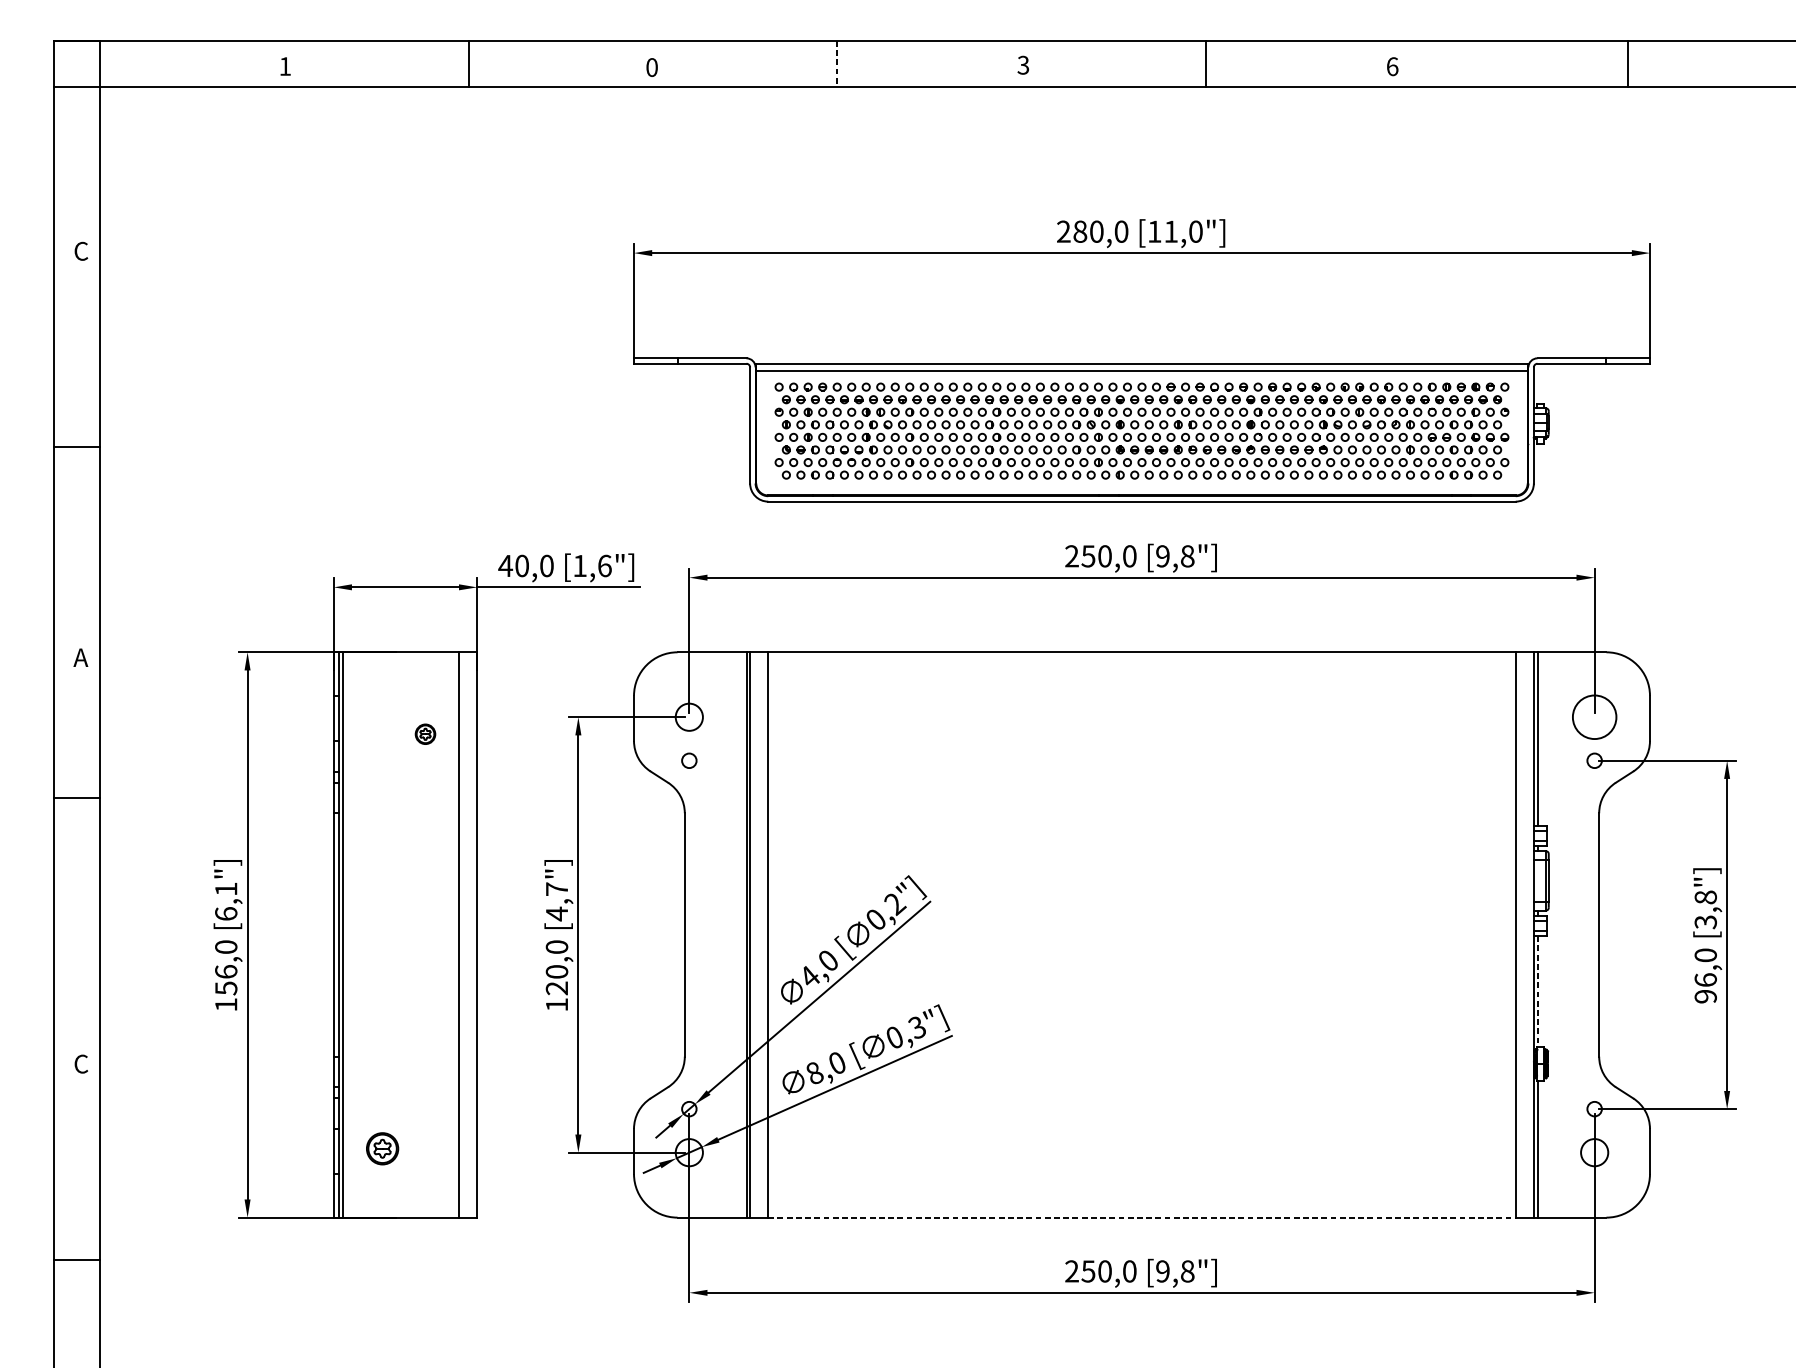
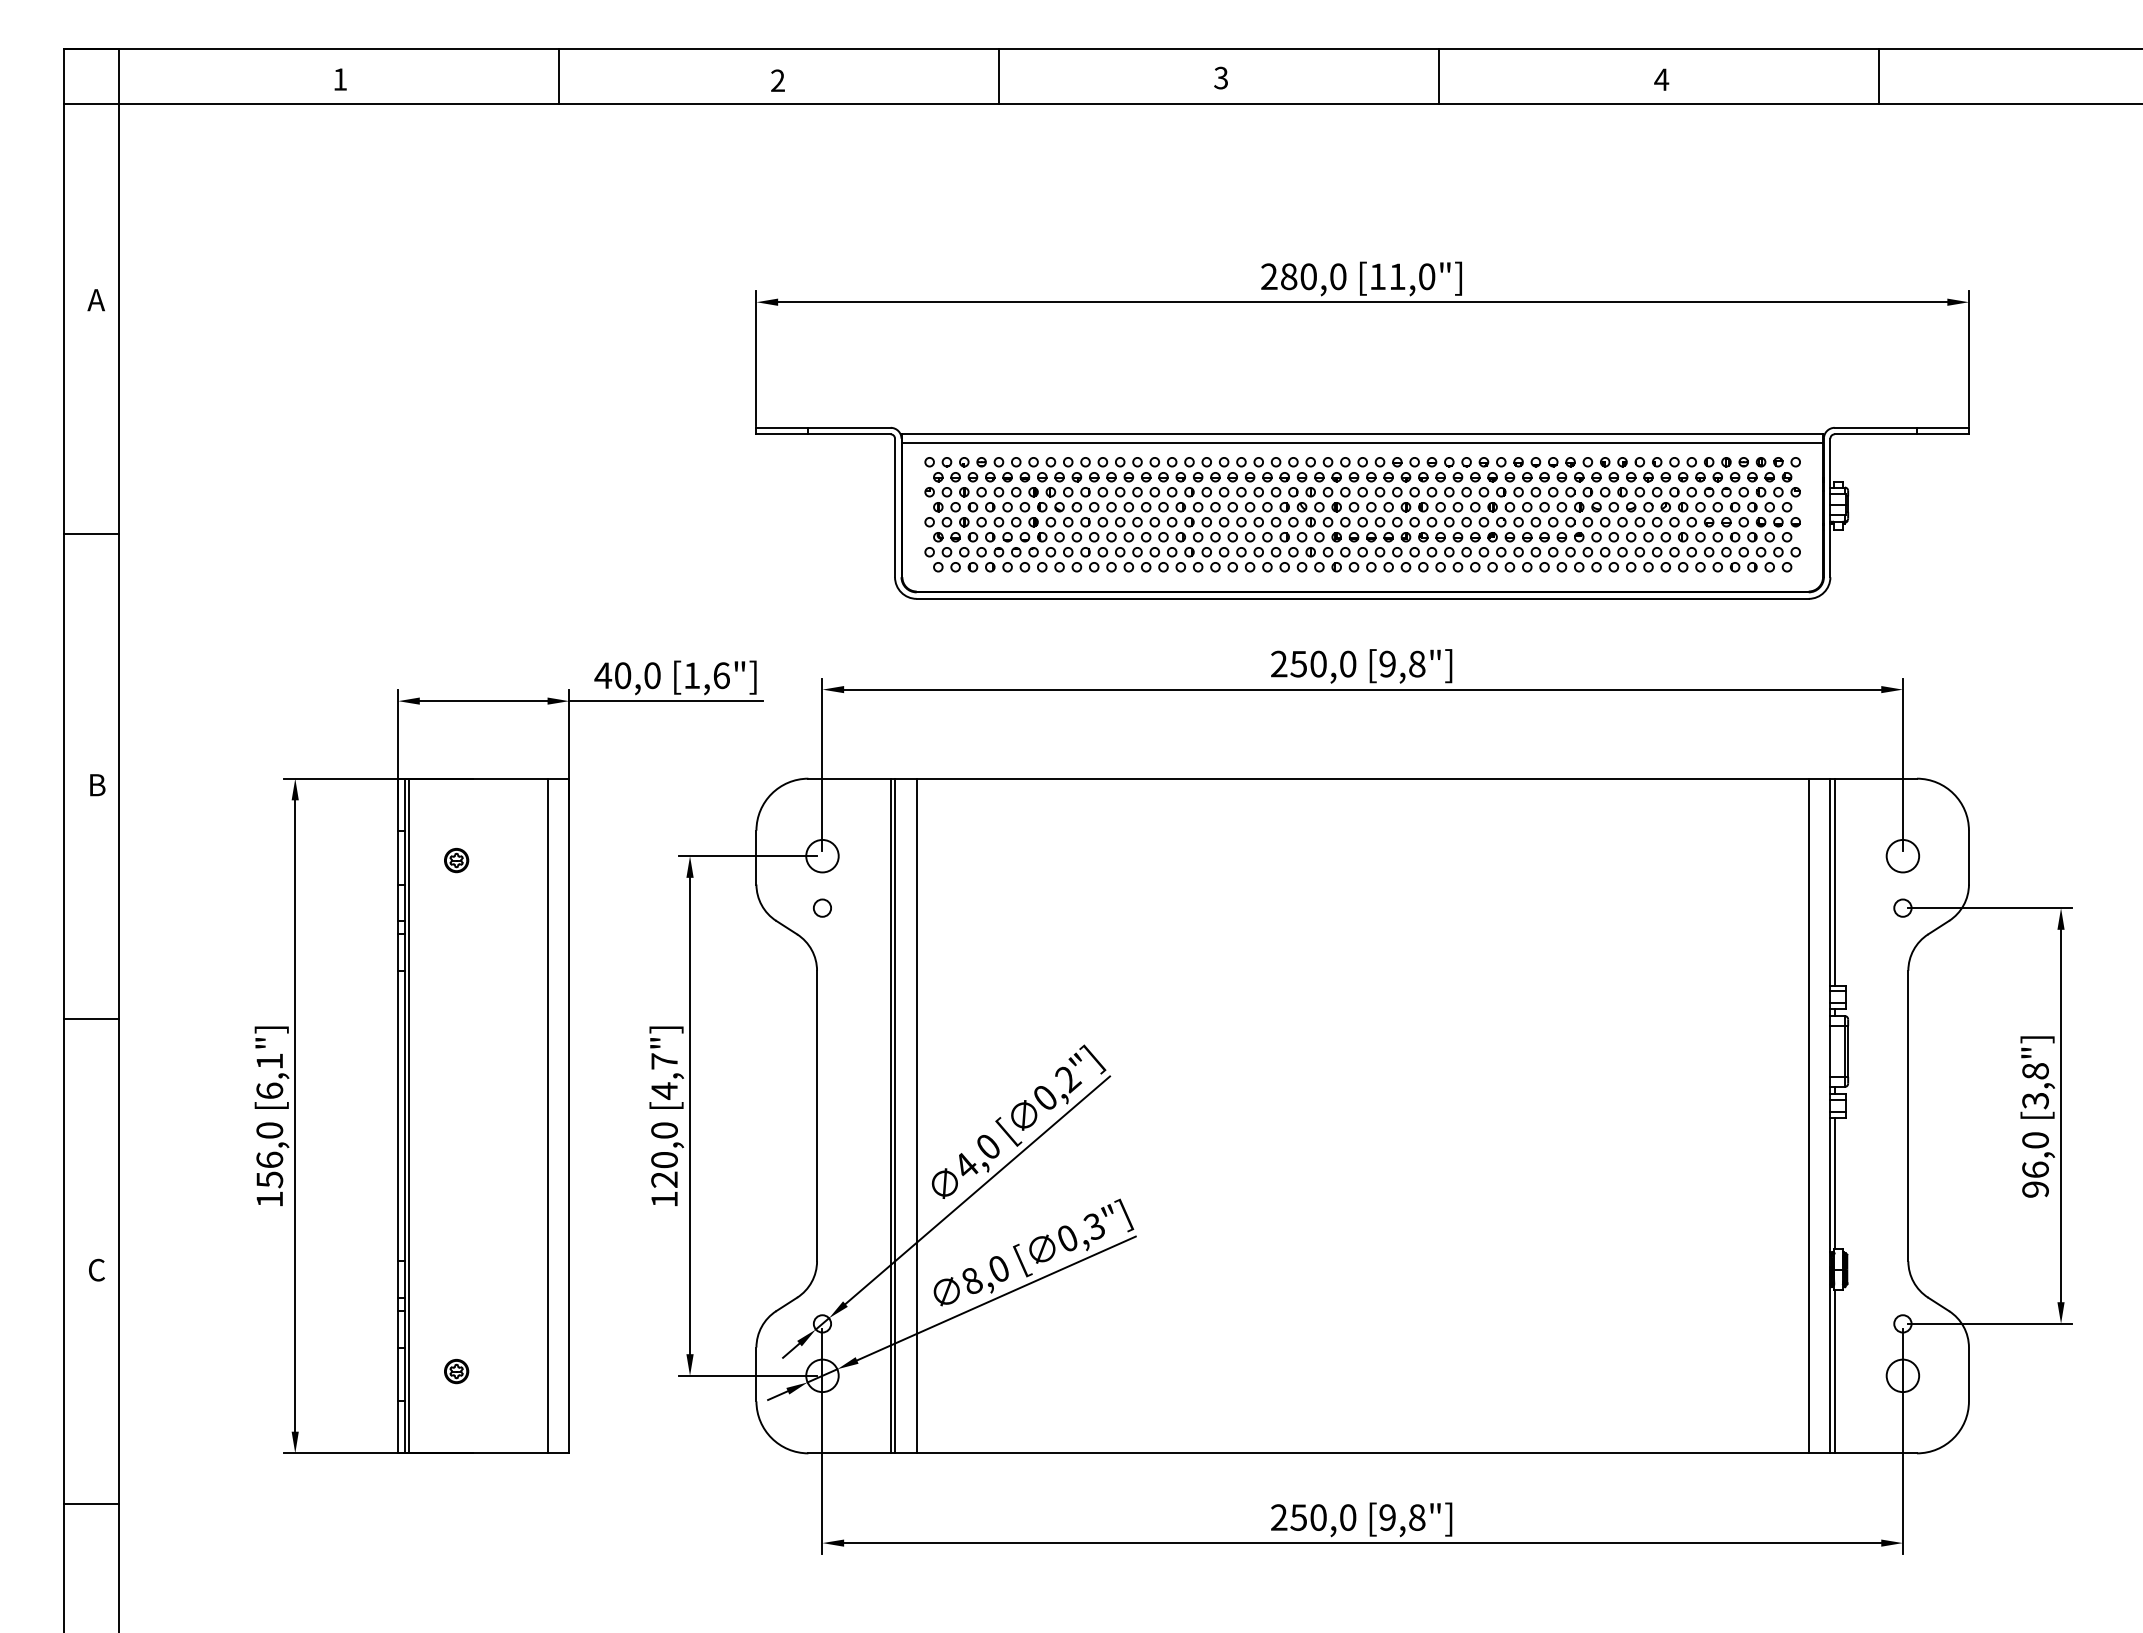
line: (837, 63) -> (999, 76), dashed -> solid
line: (1627, 63) -> (1879, 75), moved
text: (1392, 66) -> (1661, 79), 6 -> 4
text: (651, 67) -> (777, 80), 0 -> 2
text: (80, 250) -> (95, 299), C -> A
text: (81, 658) -> (96, 785), A -> B
circle: (1594, 716) -> (1902, 855), size x0.62
part: (425, 734) -> (456, 860), moved
line: (76, 797) -> (91, 1018), moved
line: (1537, 991) -> (1834, 1183), dashed -> solid
part: (382, 1149) -> (456, 1371), size x0.62
line: (1142, 1217) -> (1363, 1453), dashed -> solid

